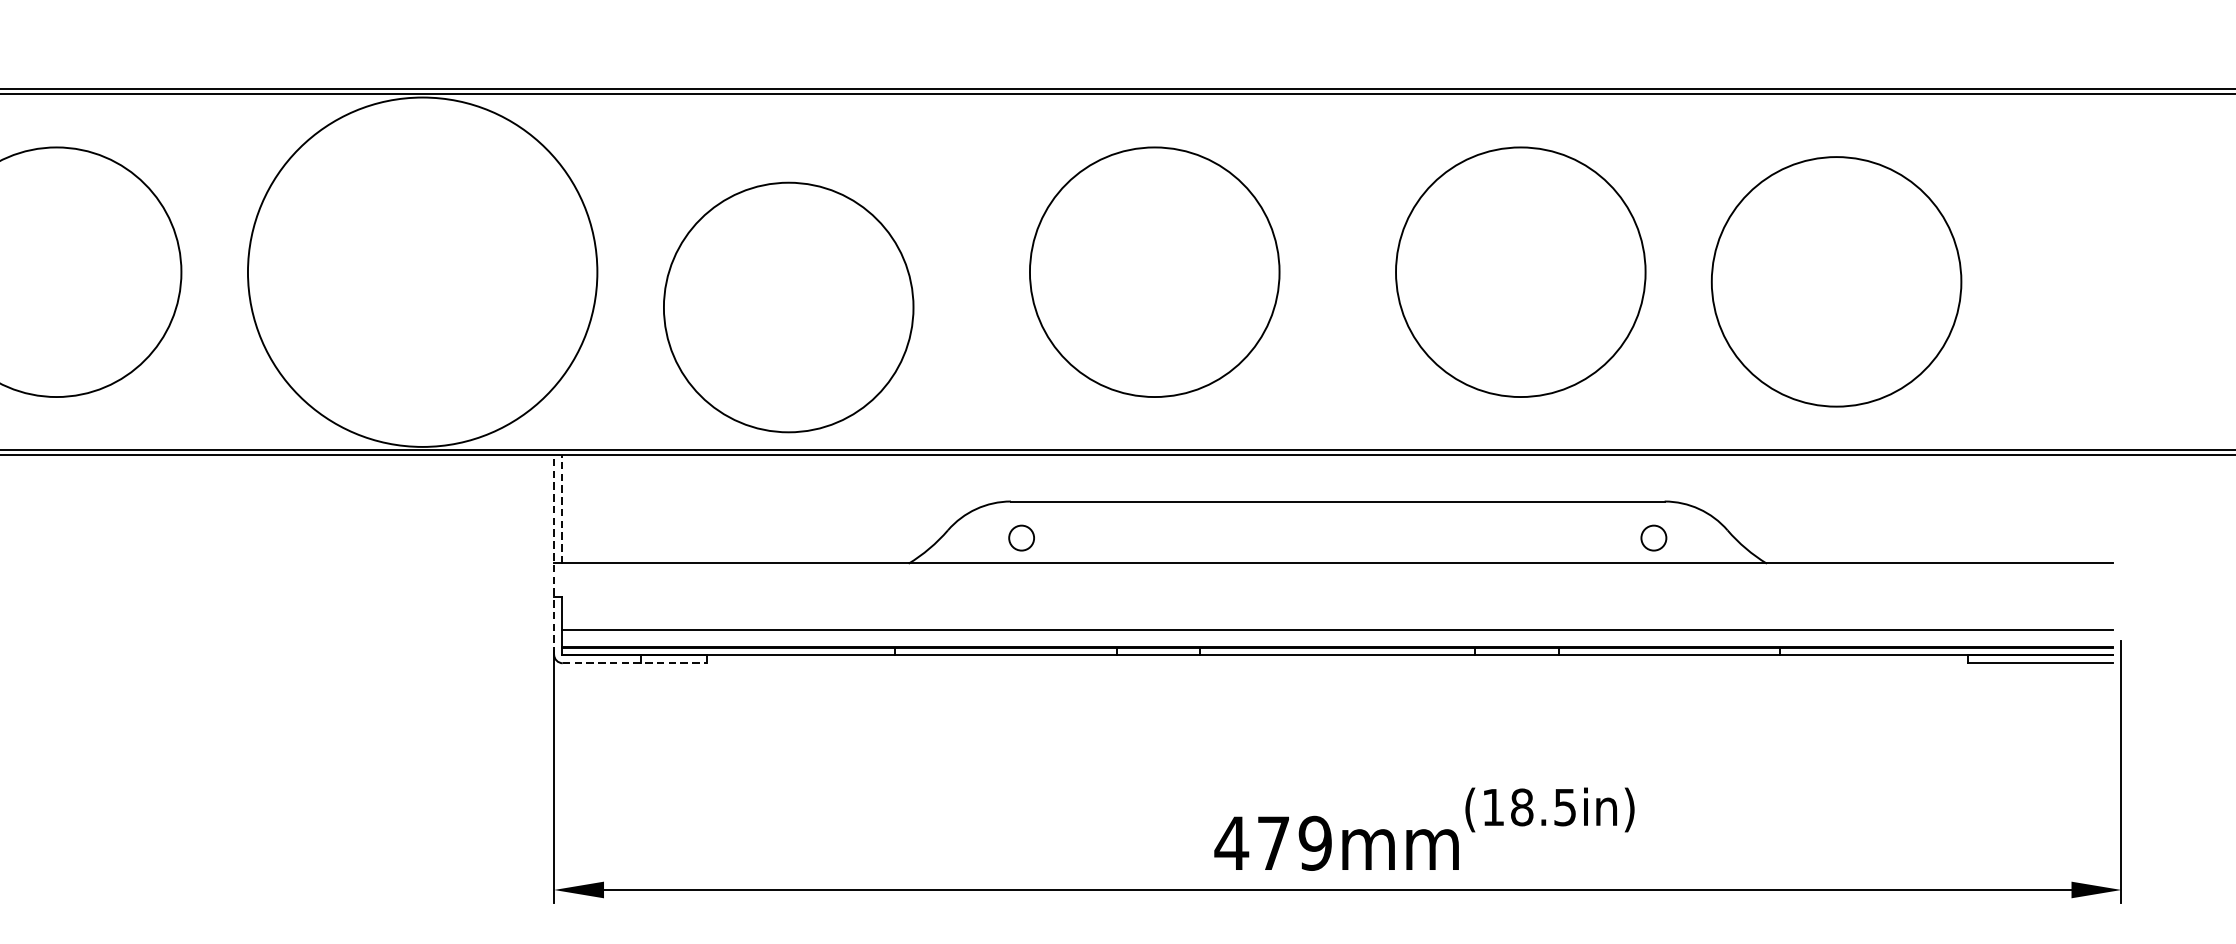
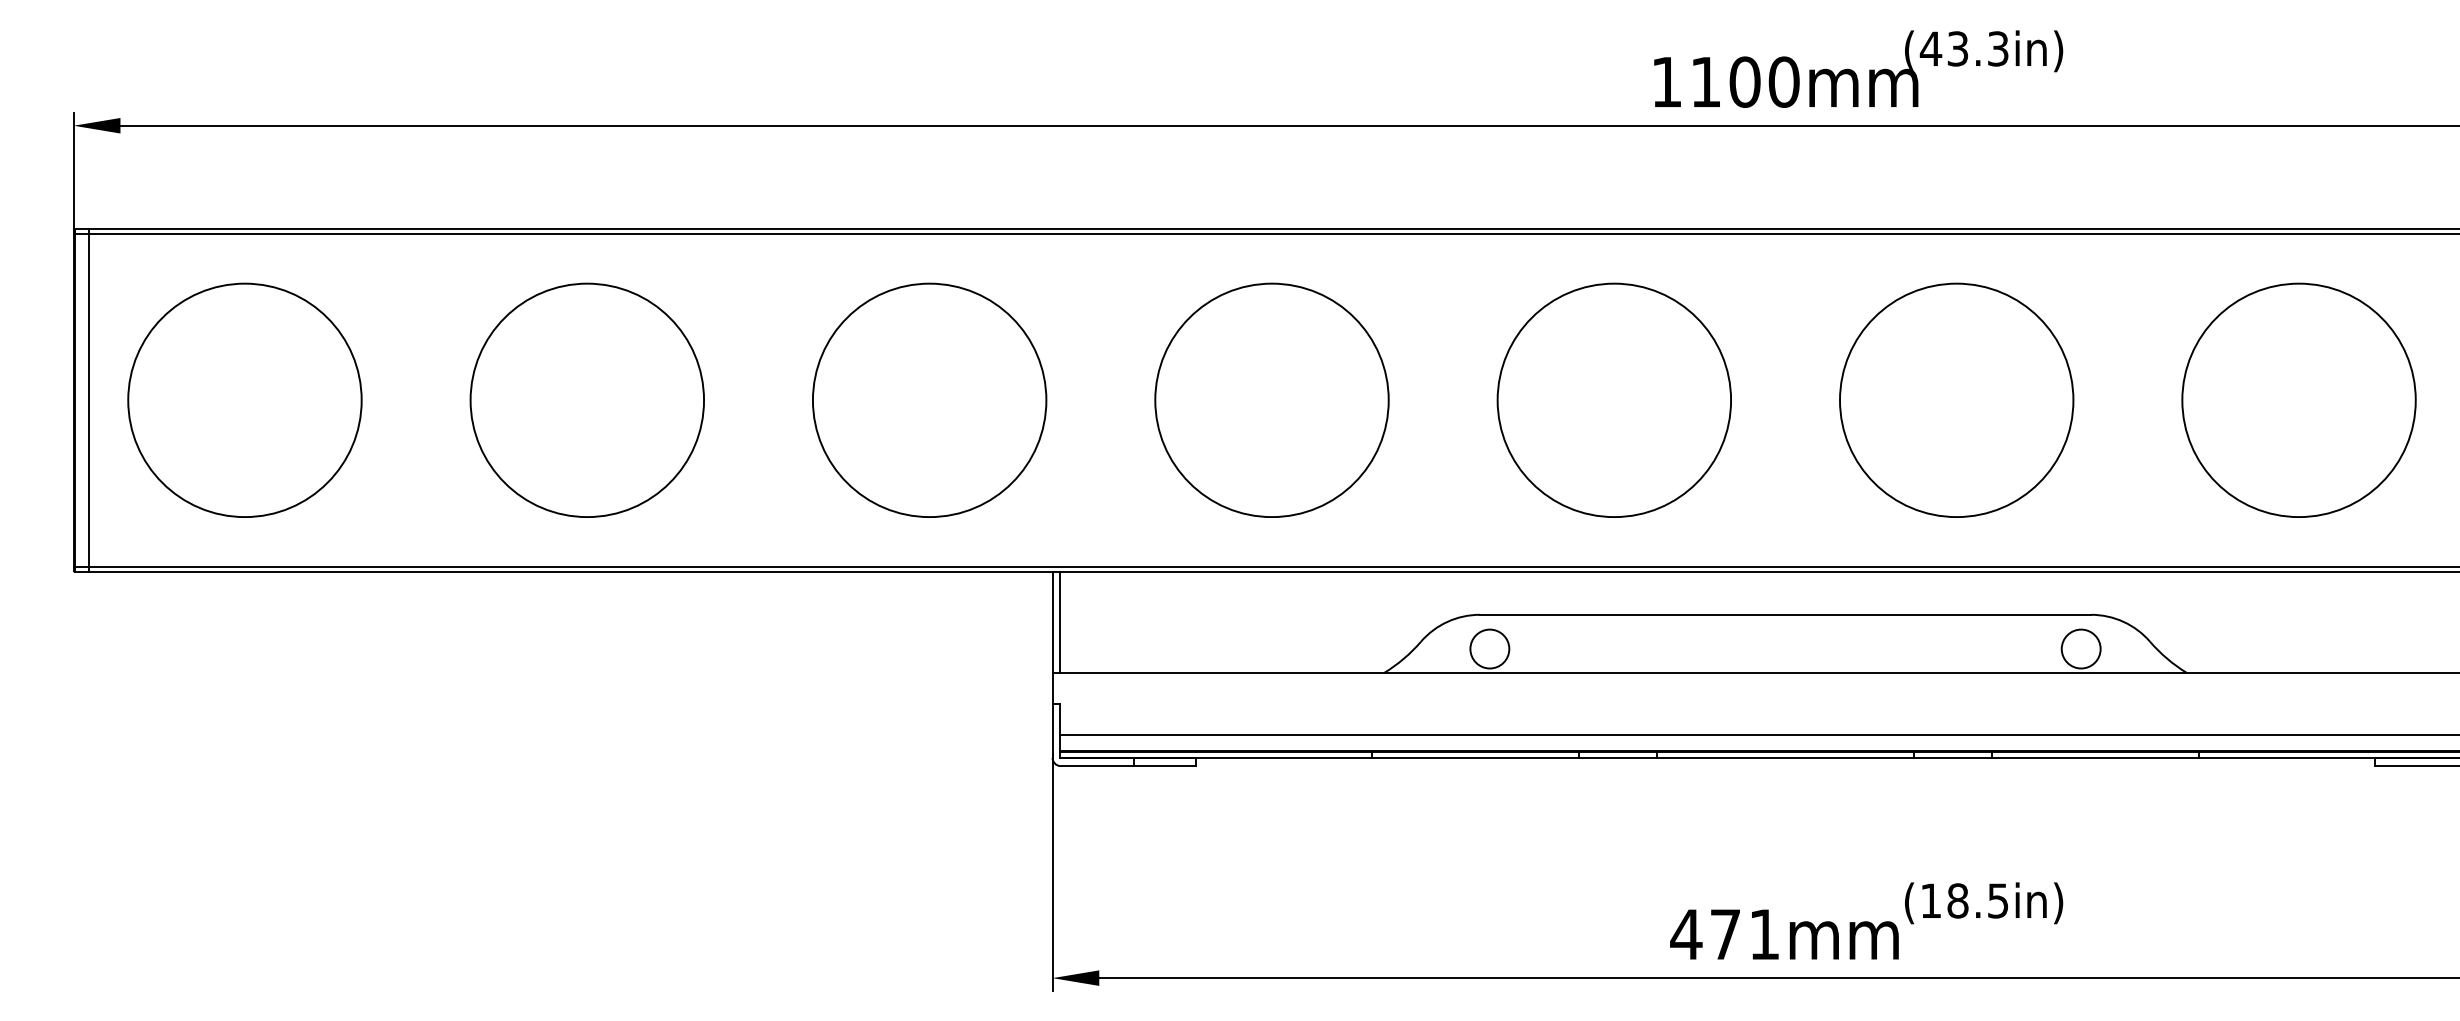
circle: (422, 272) -> (929, 400), size x0.71
circle: (1835, 280) -> (2298, 399), moved
circle: (788, 306) -> (1271, 399), moved
line: (562, 509) -> (1060, 622), dashed -> solid
circle: (1021, 537) -> (1489, 648), size x1.67
circle: (1653, 537) -> (2080, 648), size x1.67
line: (554, 554) -> (1052, 664), dashed -> solid
line: (635, 663) -> (1128, 766), dashed -> solid
text: (1315, 843) -> (1764, 934), 479mm -> 471mm

